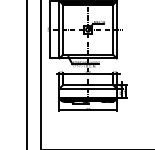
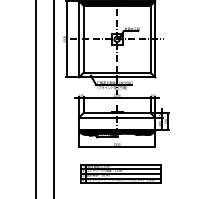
part: (90, 130) -> (120, 173), added

